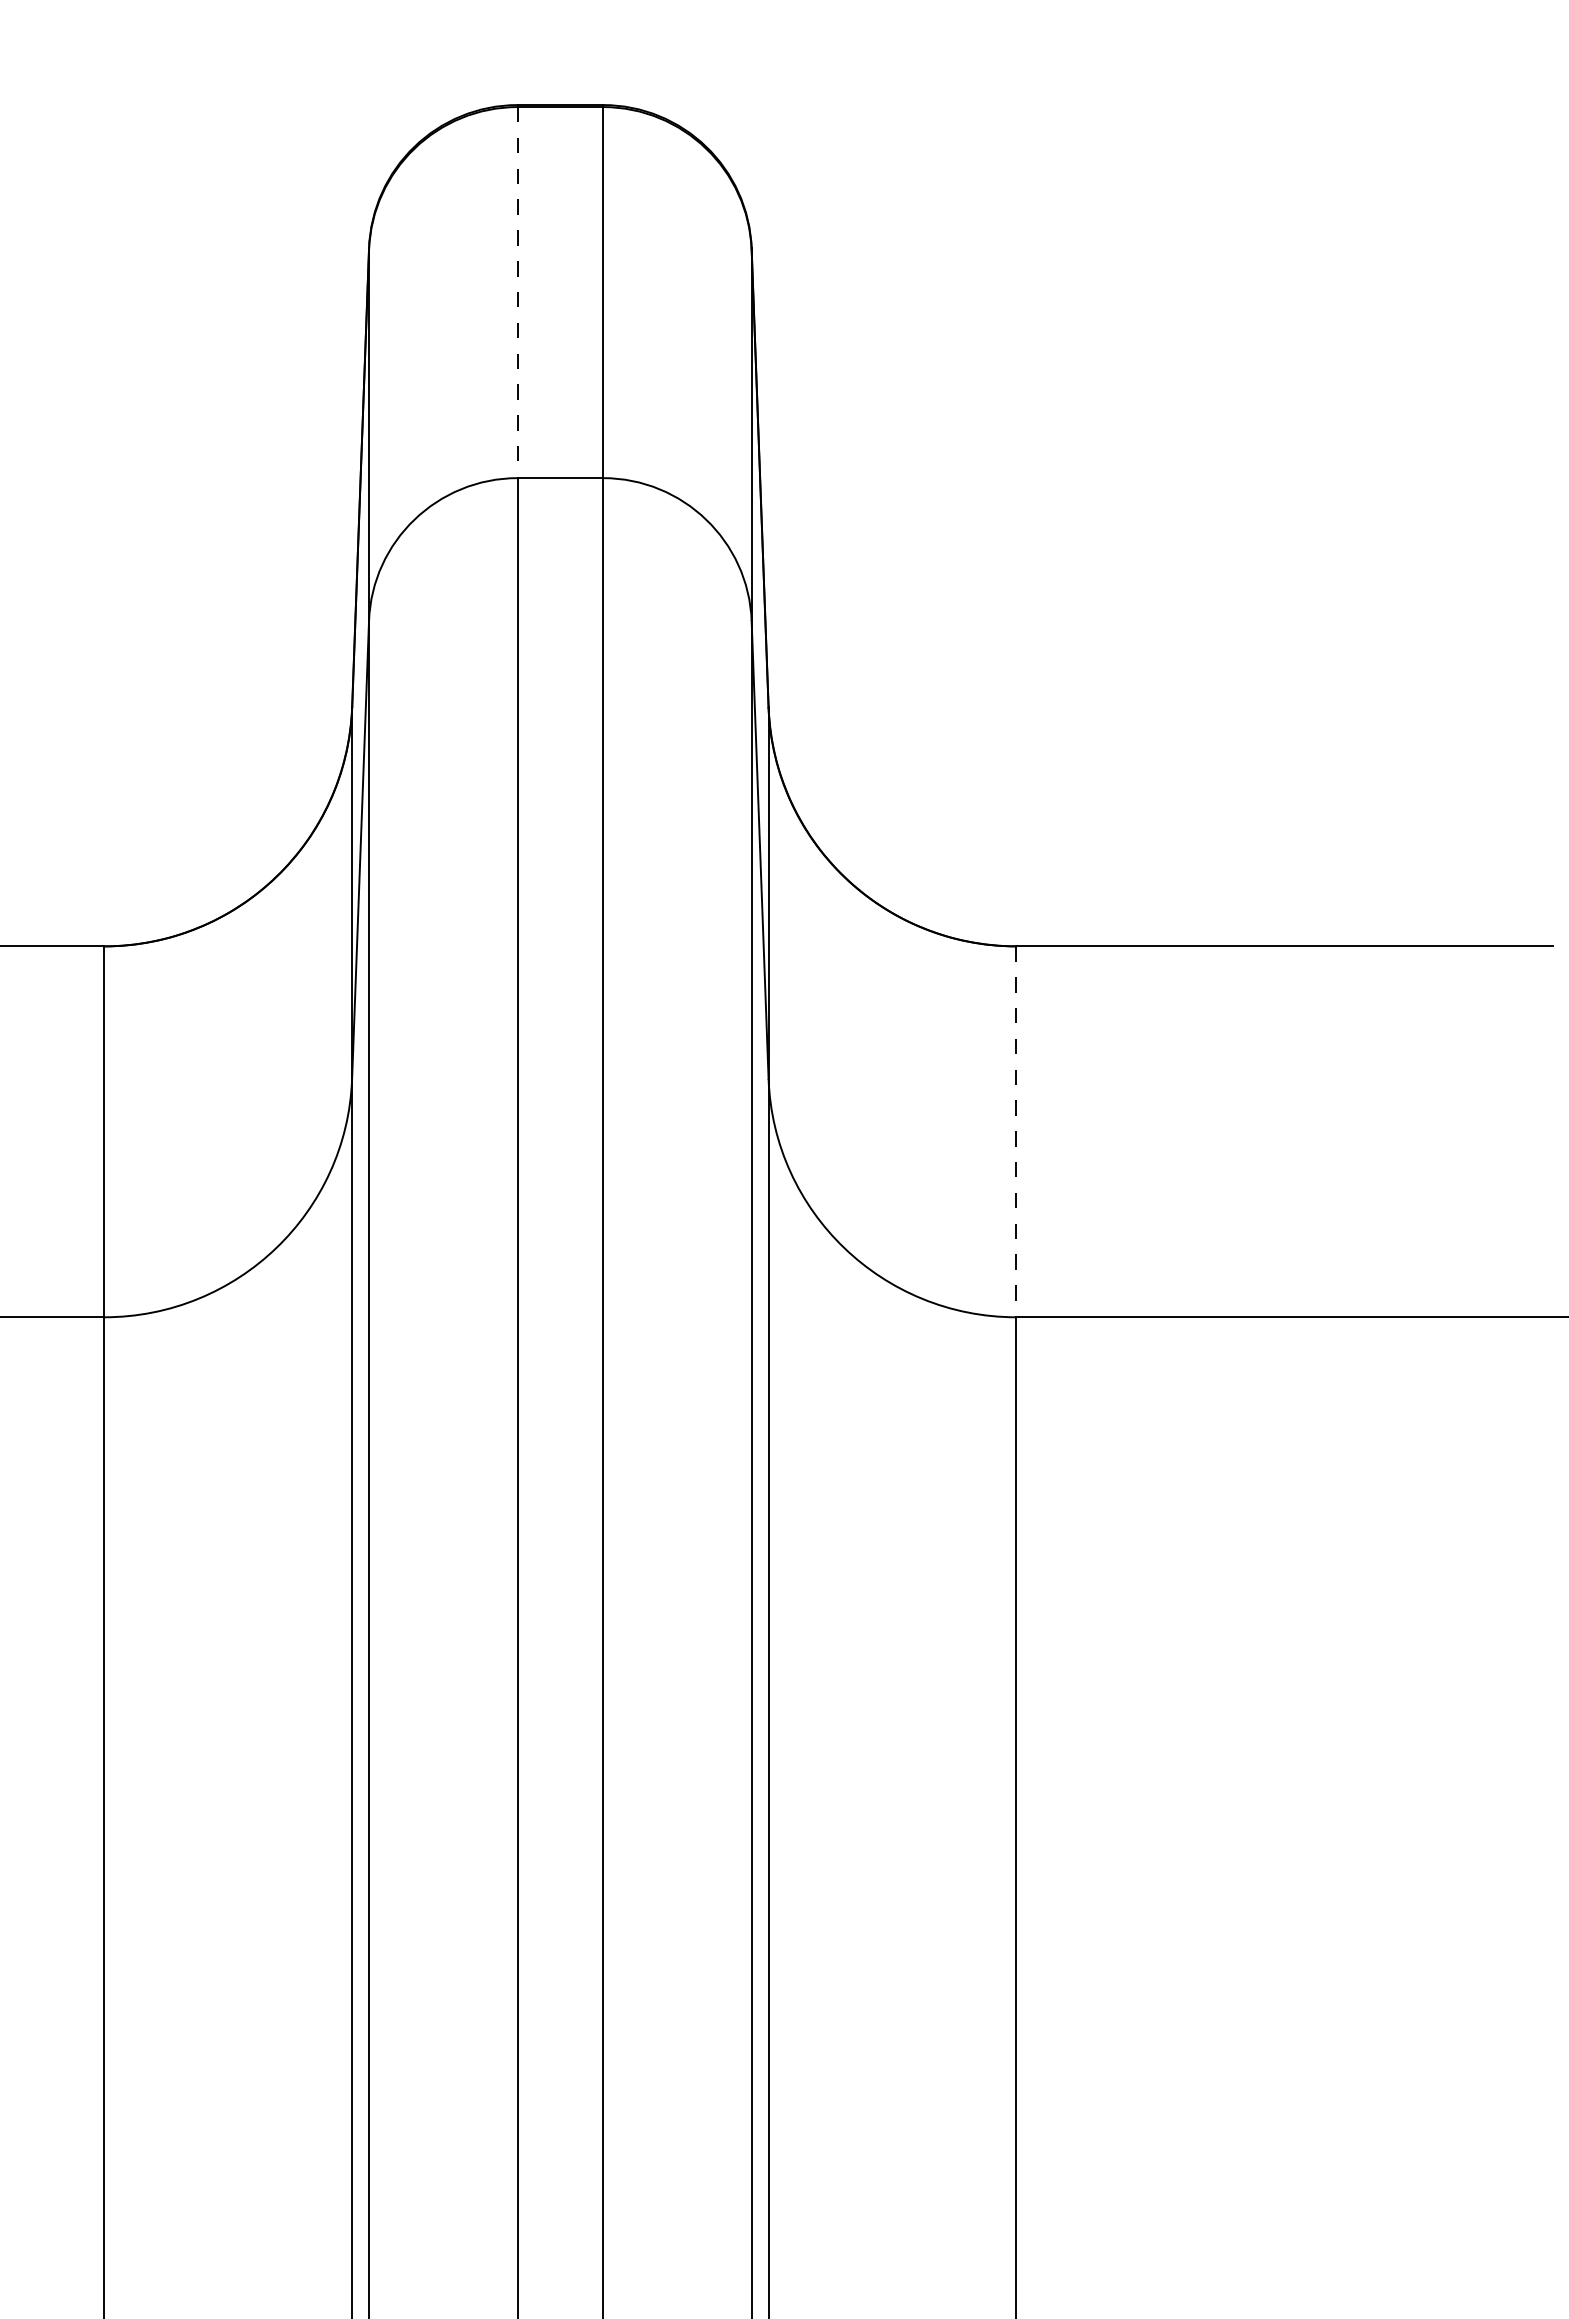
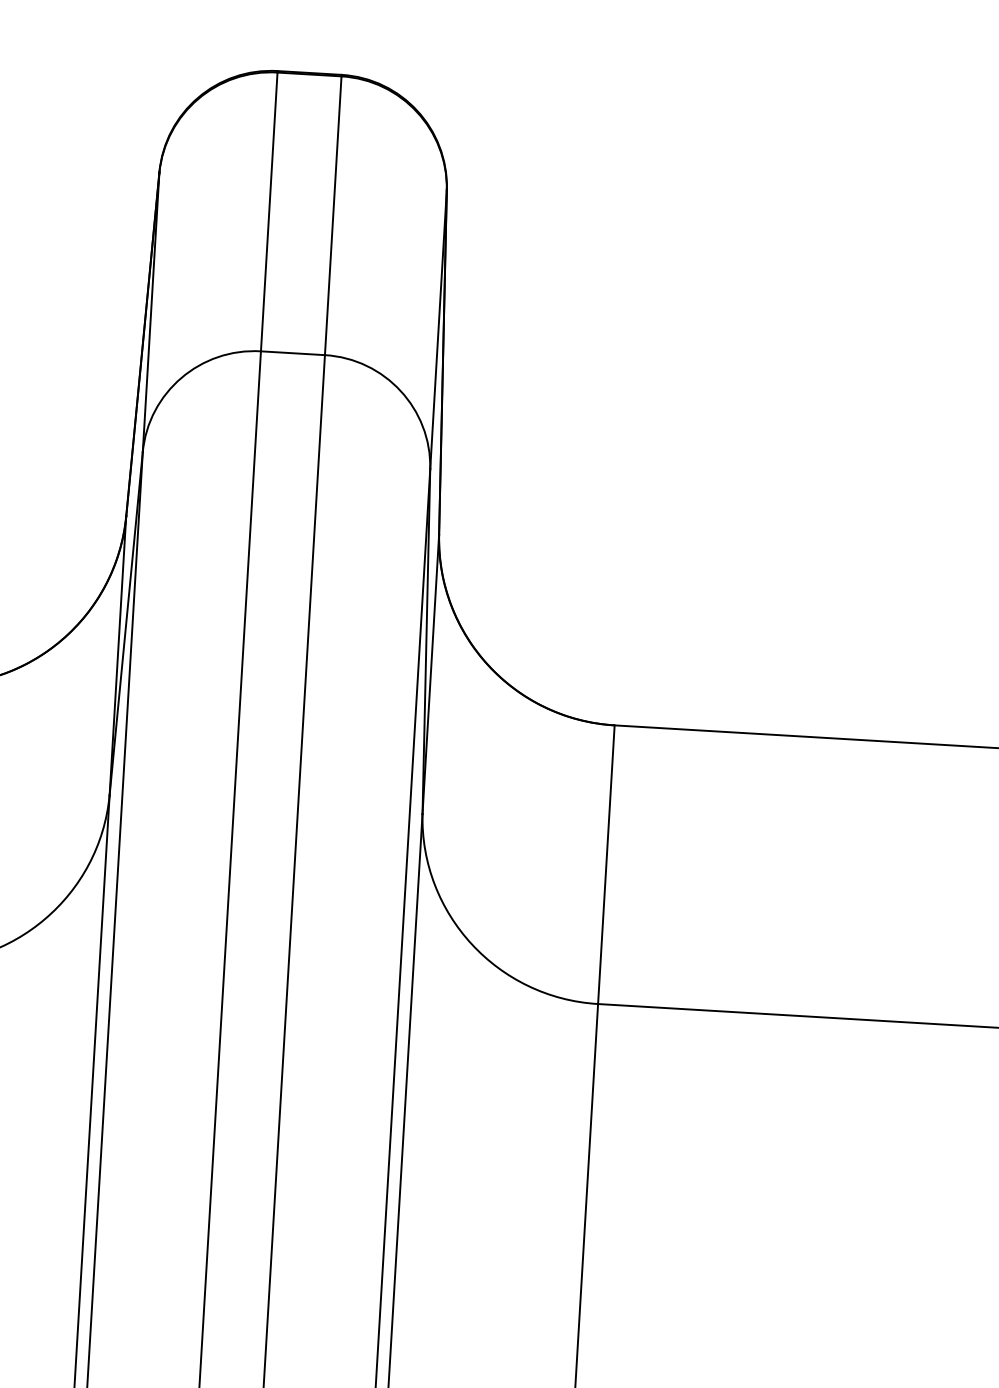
line: (517, 292) -> (268, 211), dashed -> solid
line: (1016, 1132) -> (606, 865), dashed -> solid

